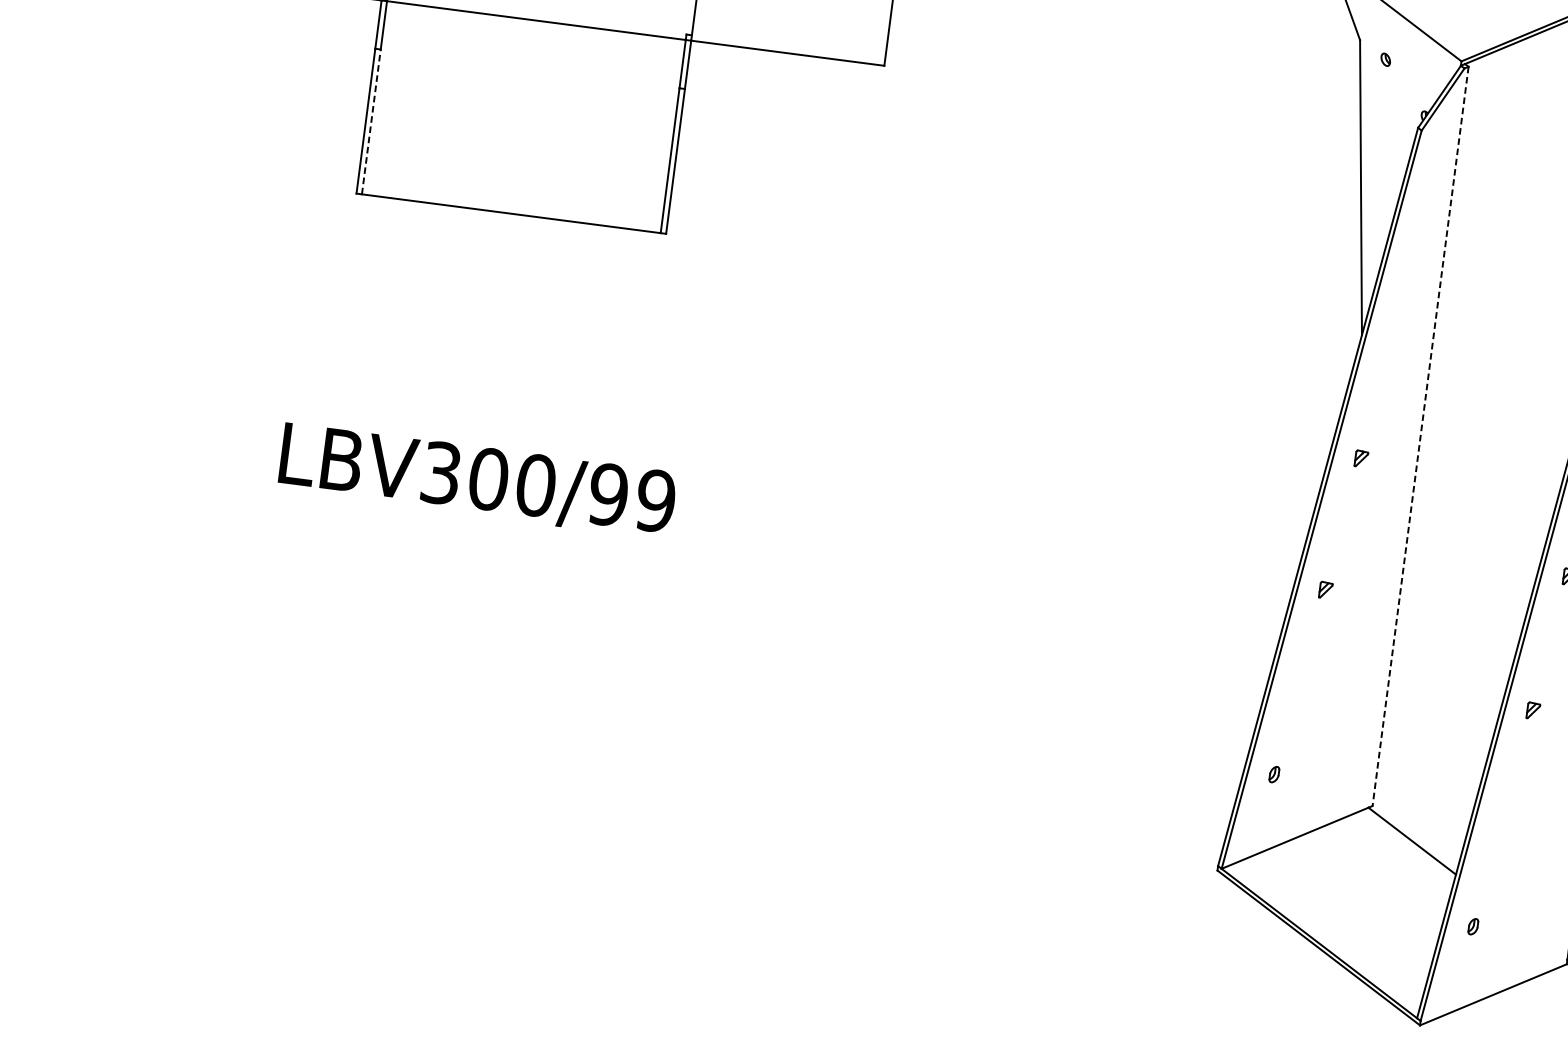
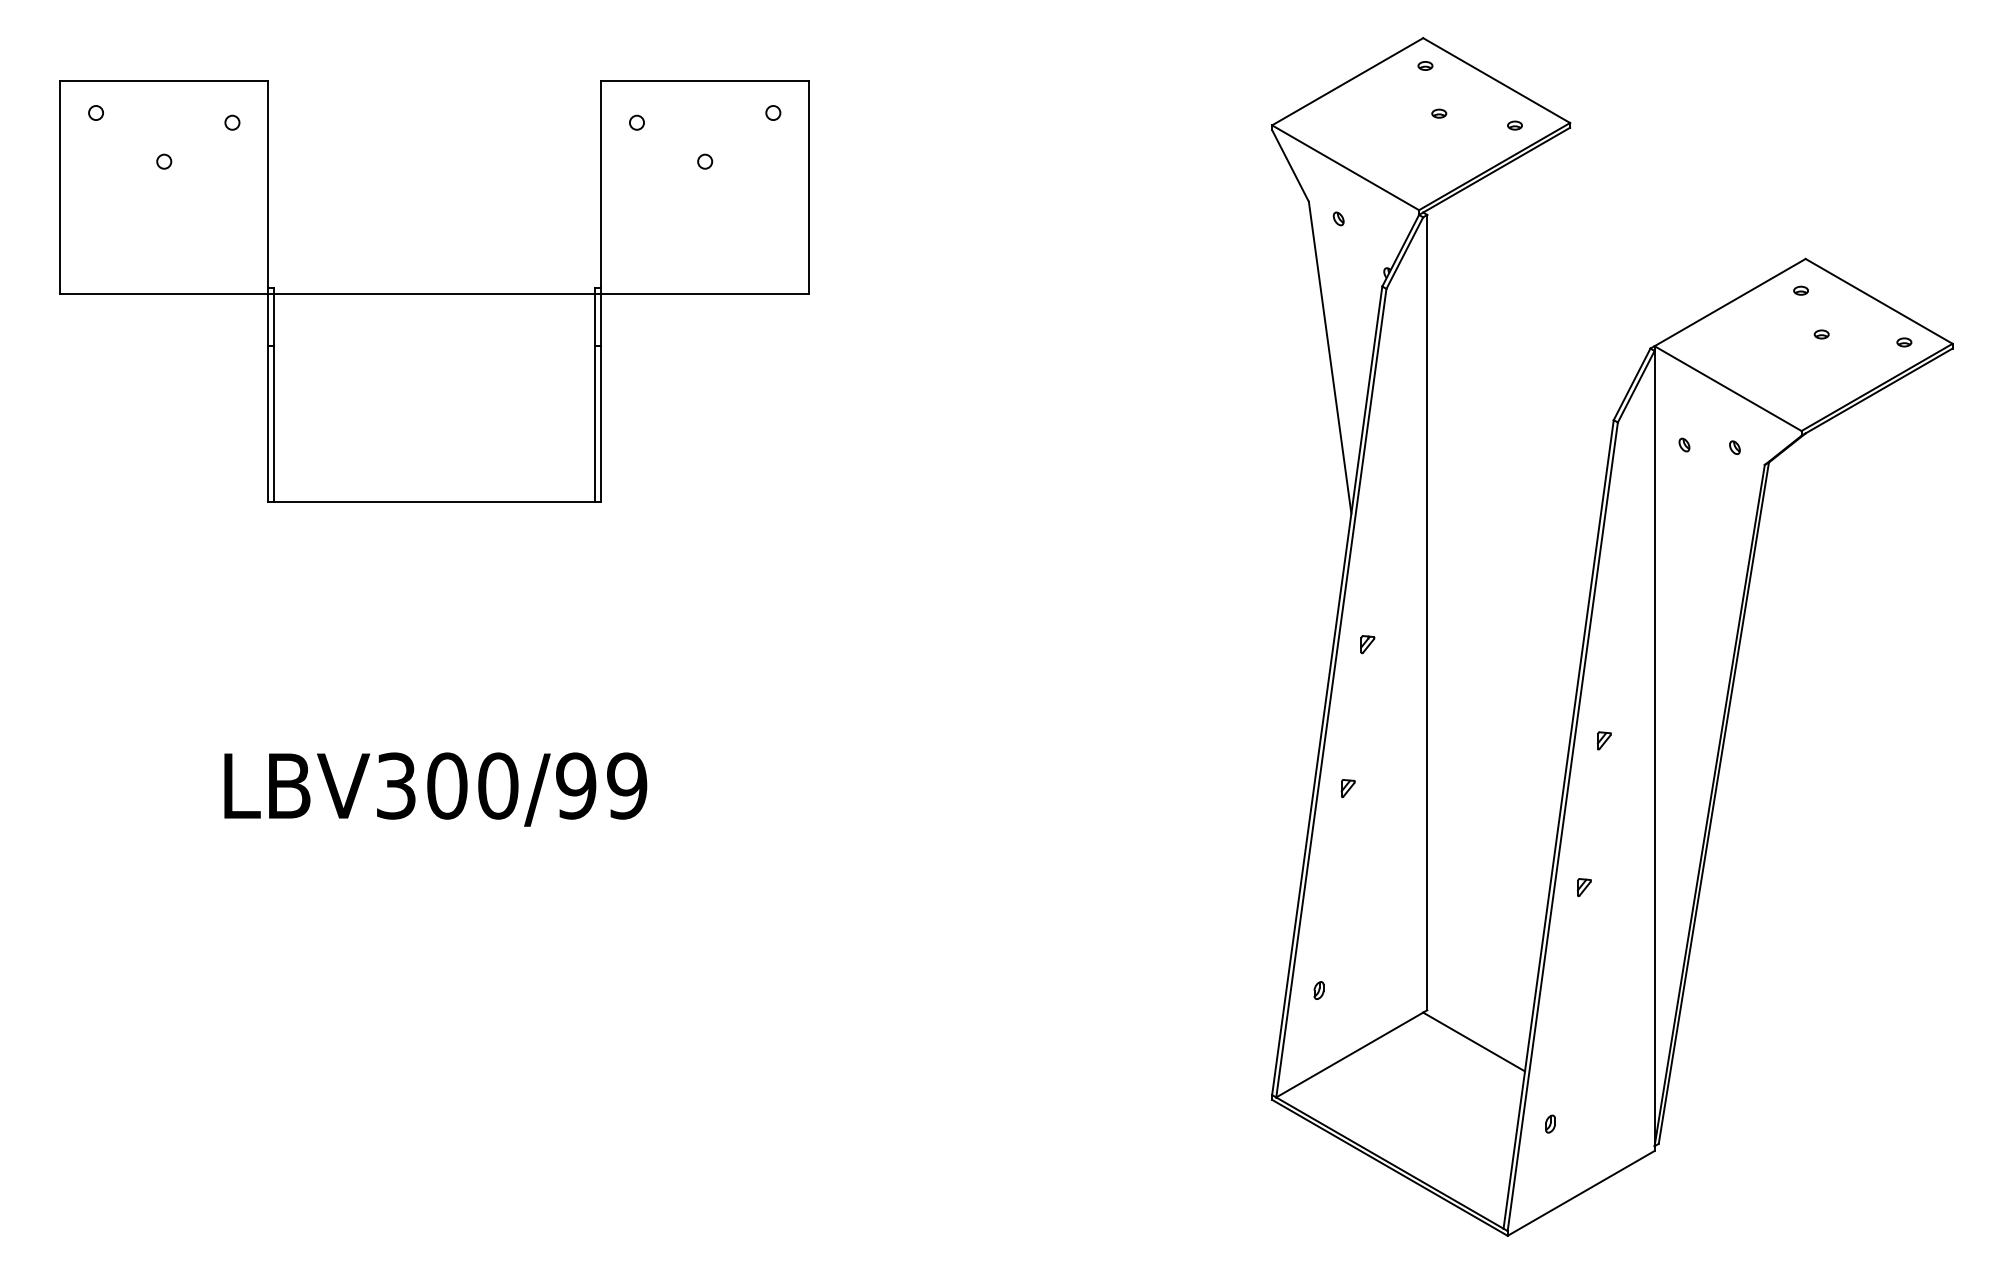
line: (371, 122) -> (274, 424), dashed -> solid
line: (1420, 436) -> (1427, 612), dashed -> solid

